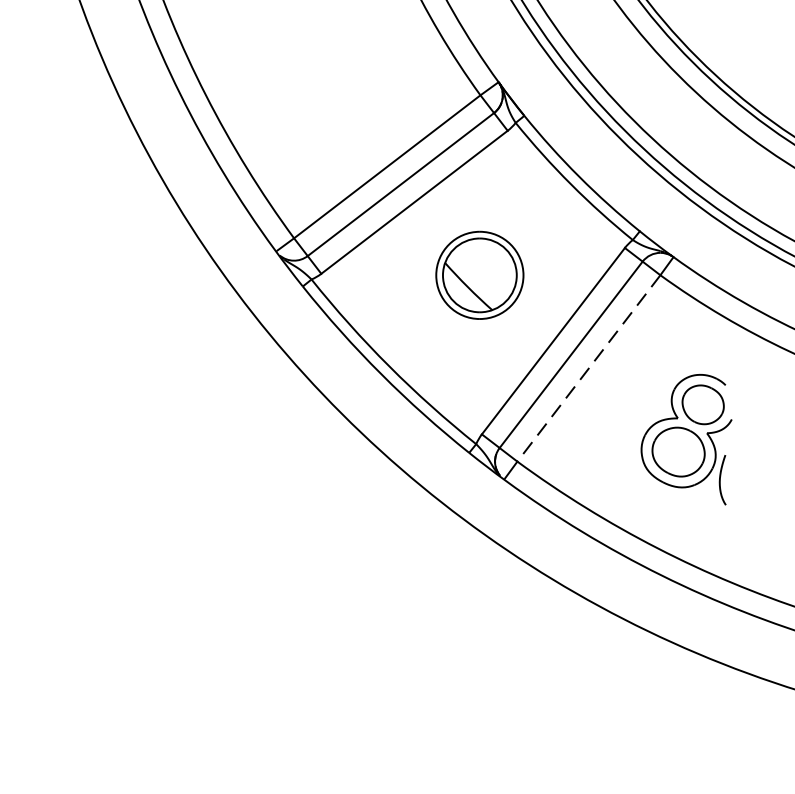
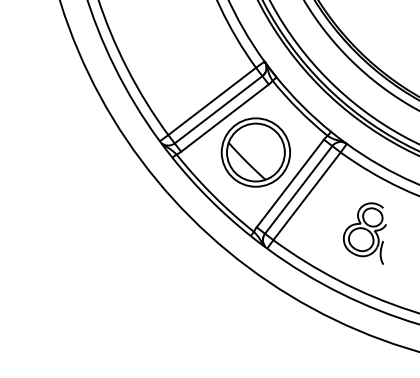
part: (479, 275) -> (255, 152), size x1.67
line: (587, 368) -> (306, 196), dashed -> solid
part: (685, 438) -> (364, 233), moved

